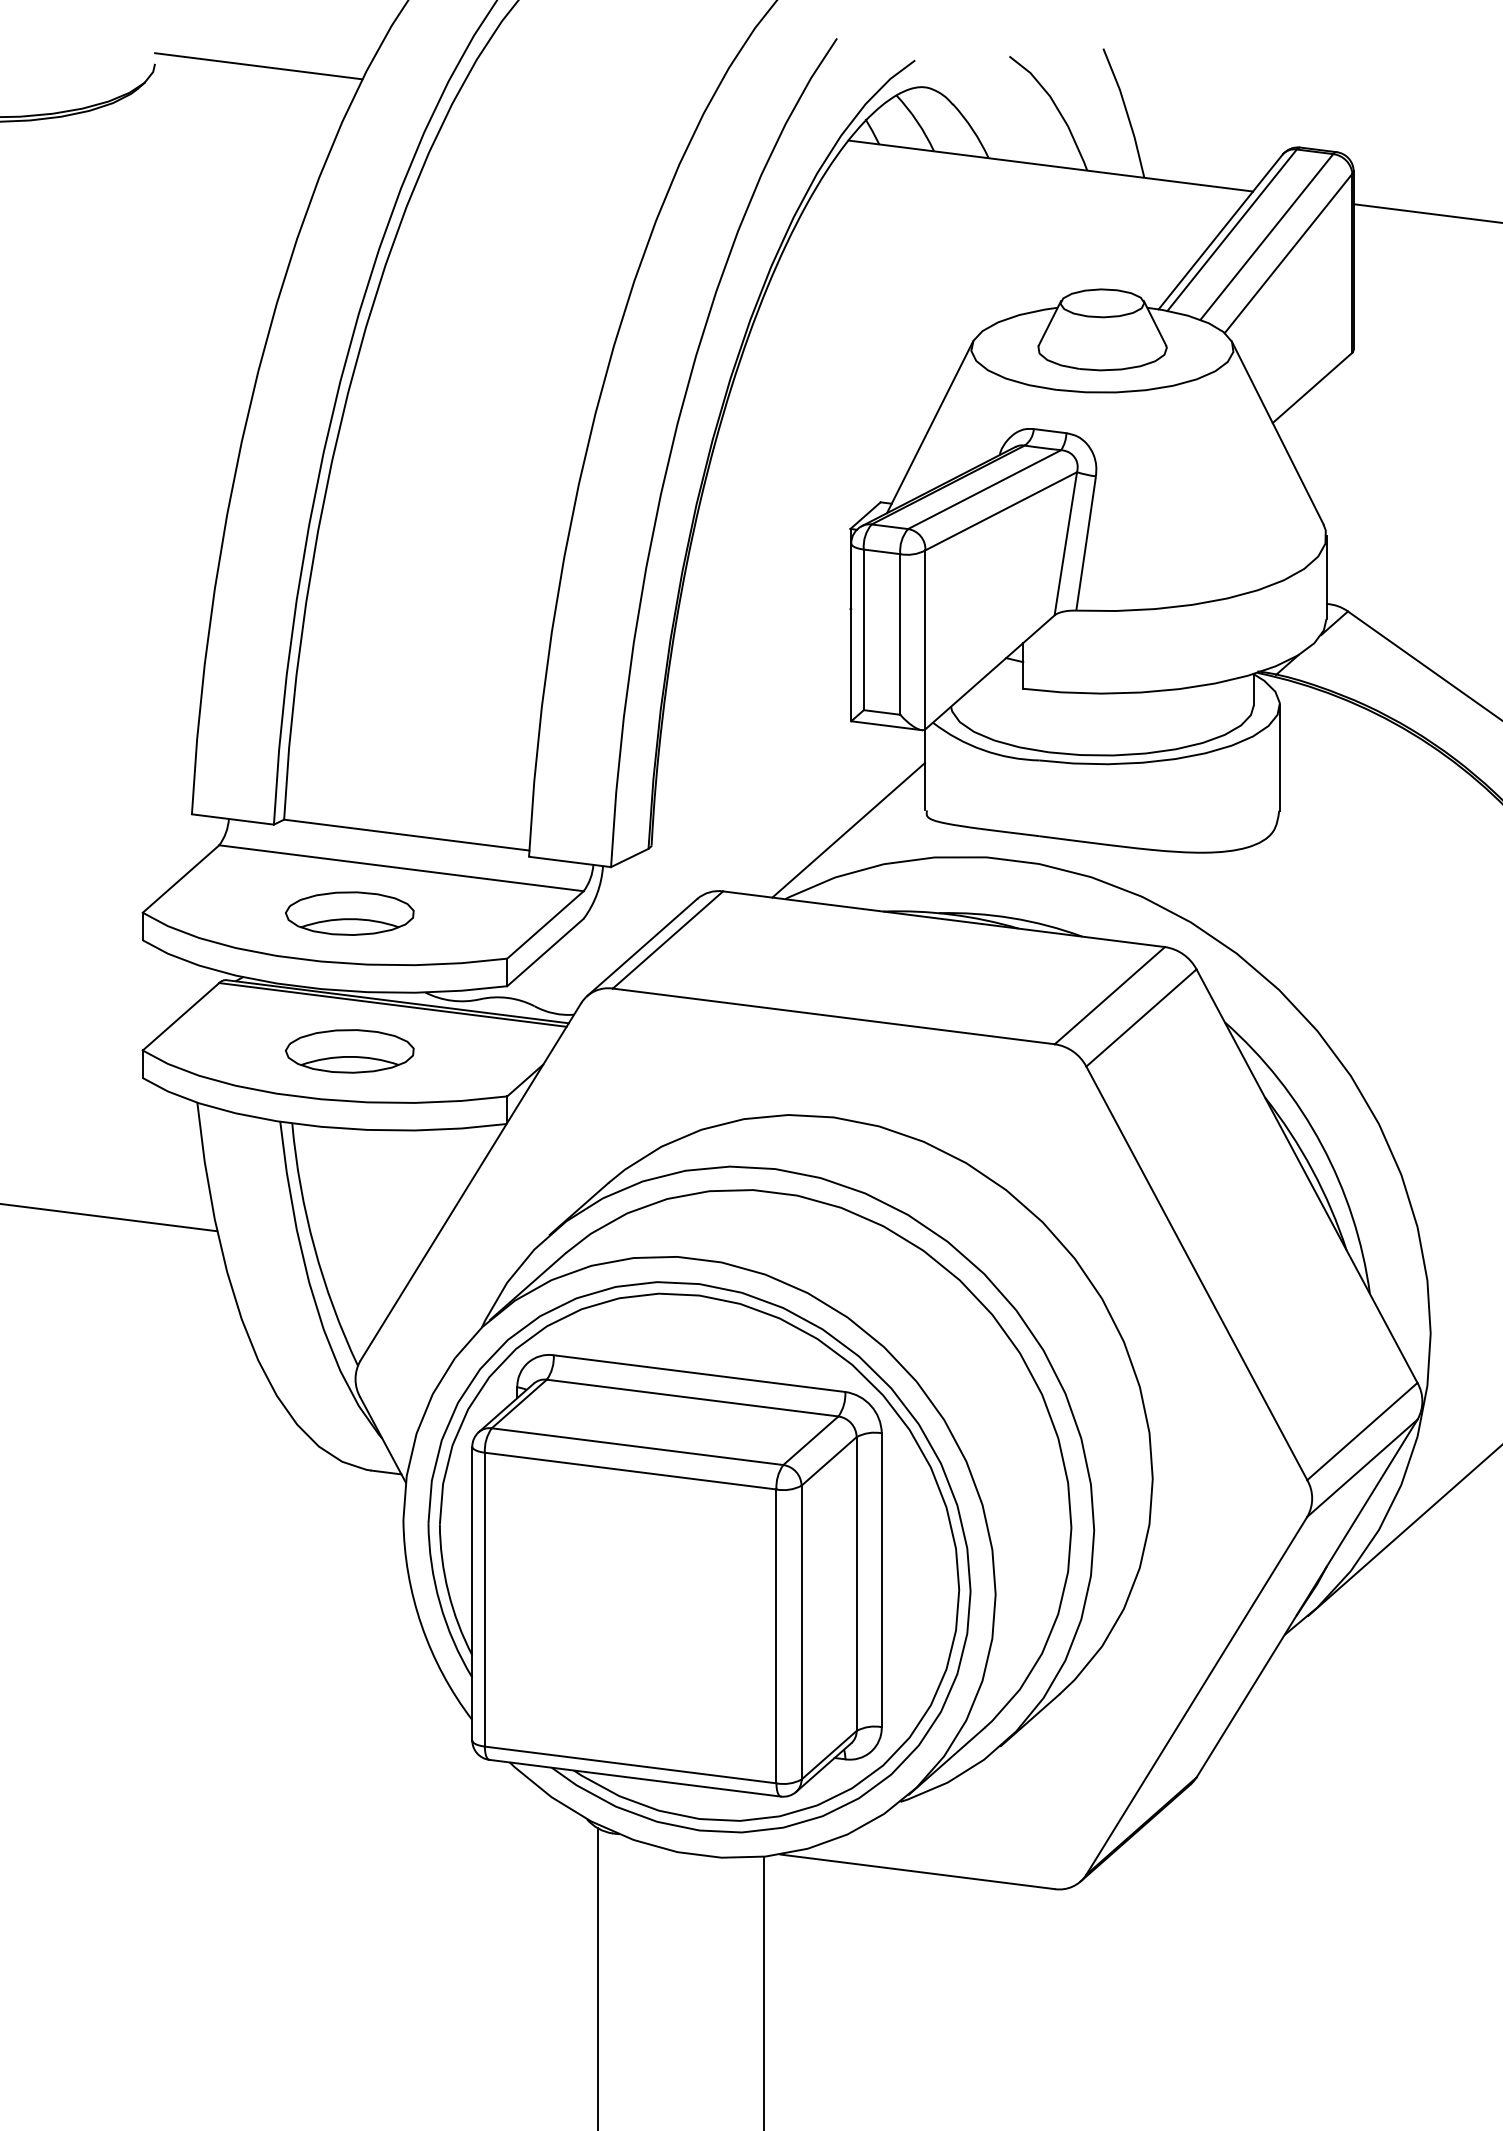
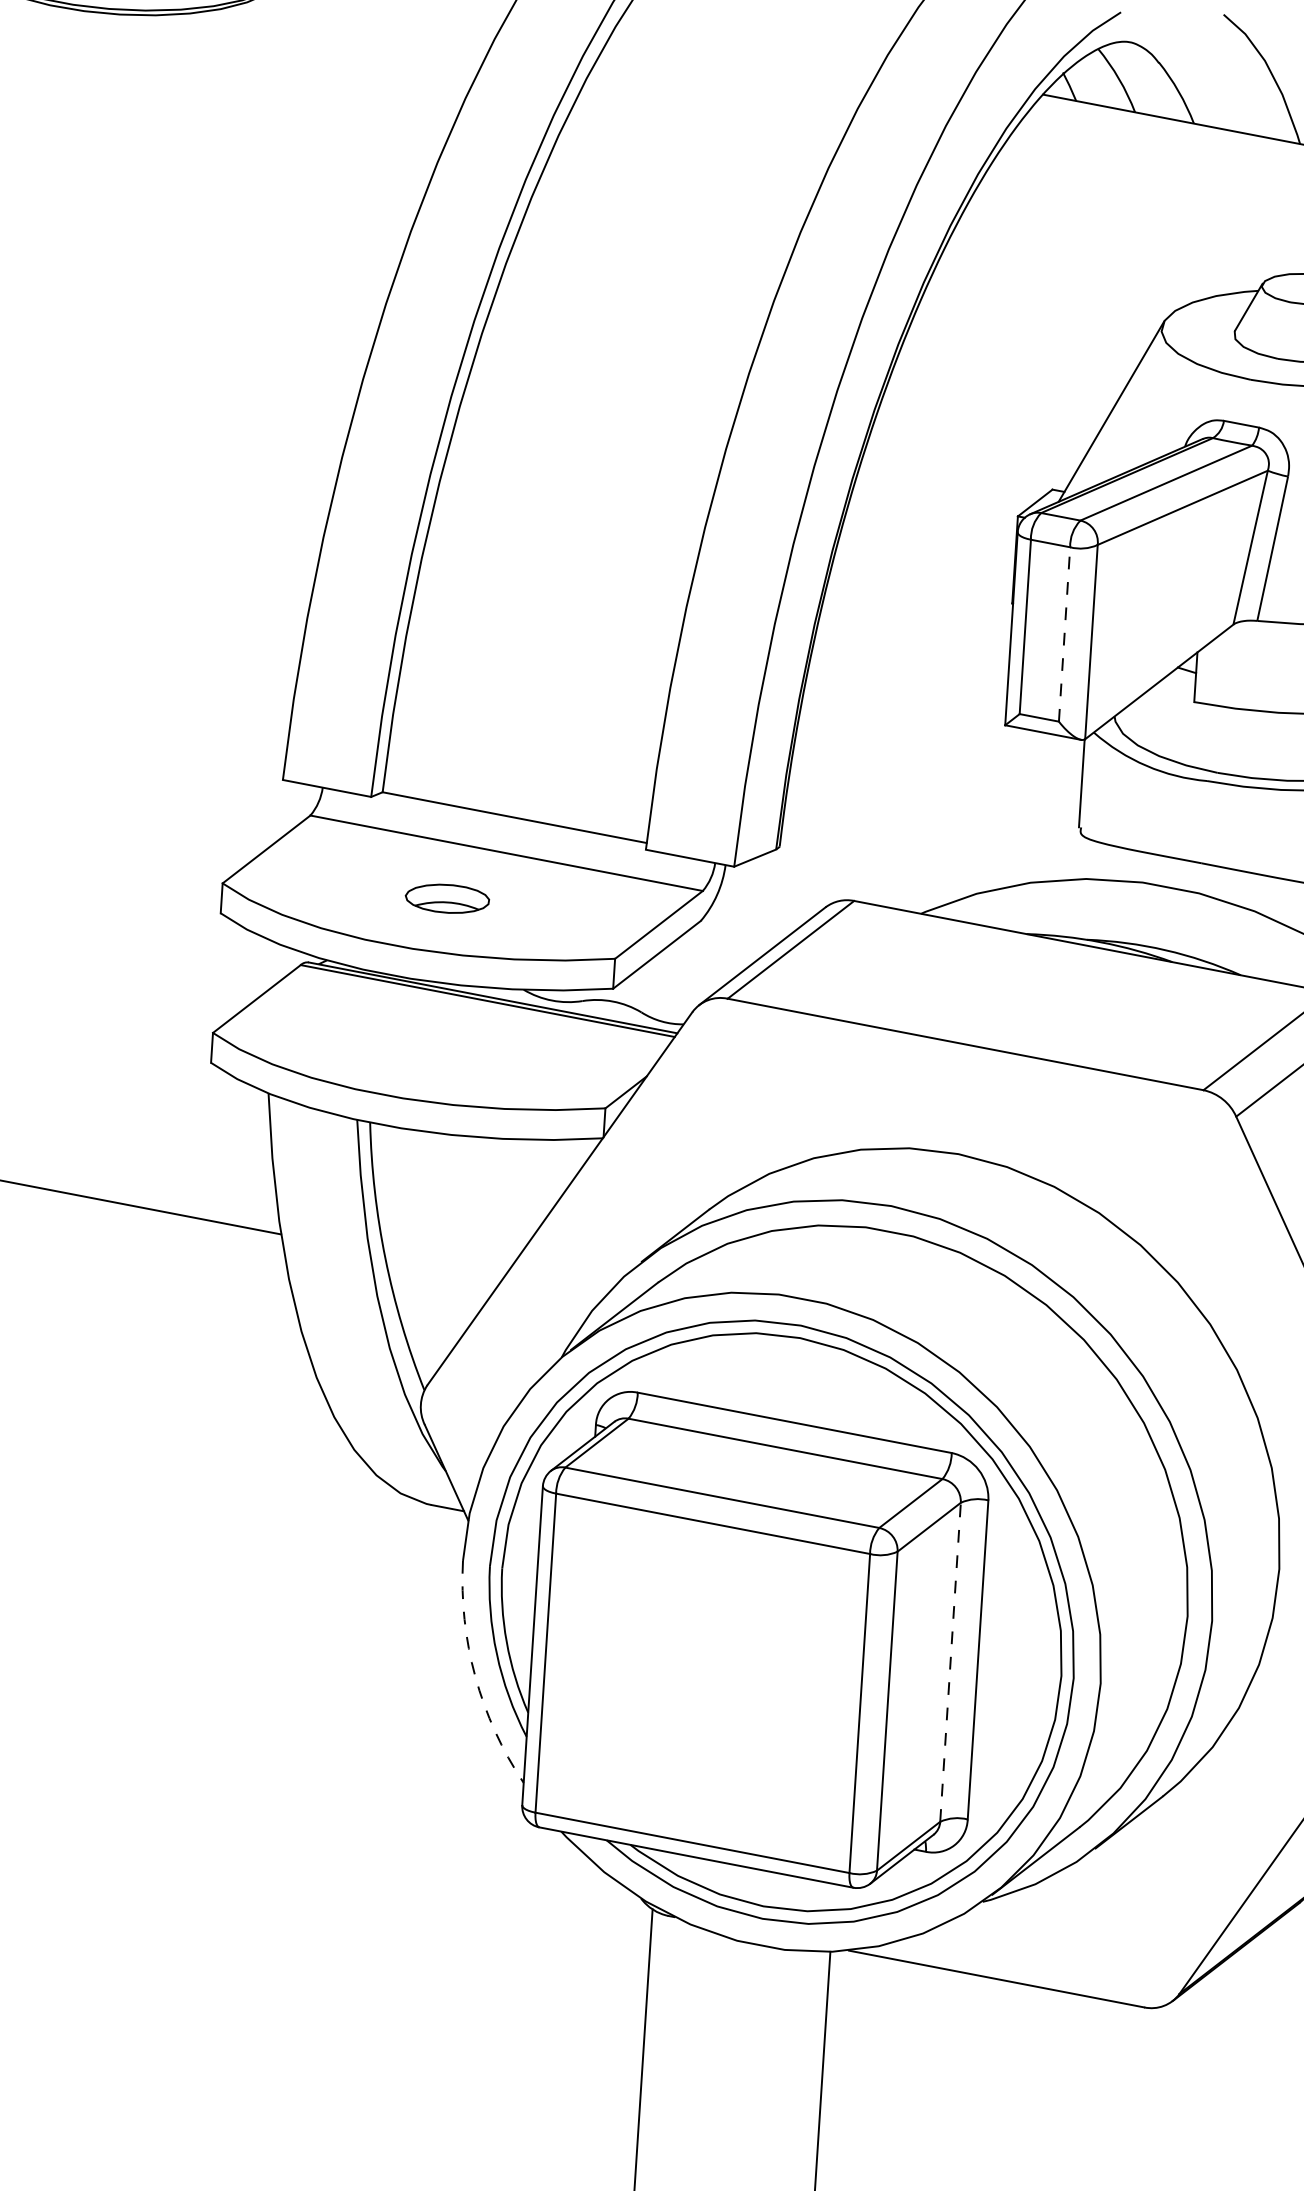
line: (900, 633) -> (1064, 633), solid -> dashed
line: (848, 830) -> (994, 843), removed
part: (349, 913) -> (447, 898), size x0.6
part: (349, 1051) -> (437, 1048), removed
line: (856, 1584) -> (950, 1662), solid -> dashed
arc: (421, 1625) -> (475, 1676), solid -> dashed

